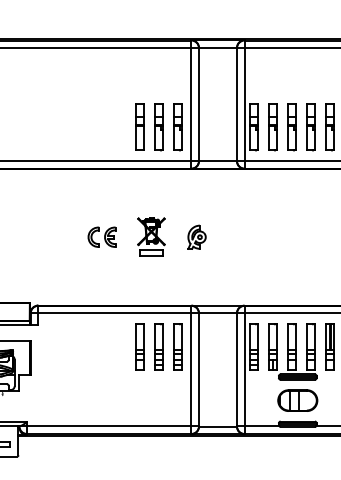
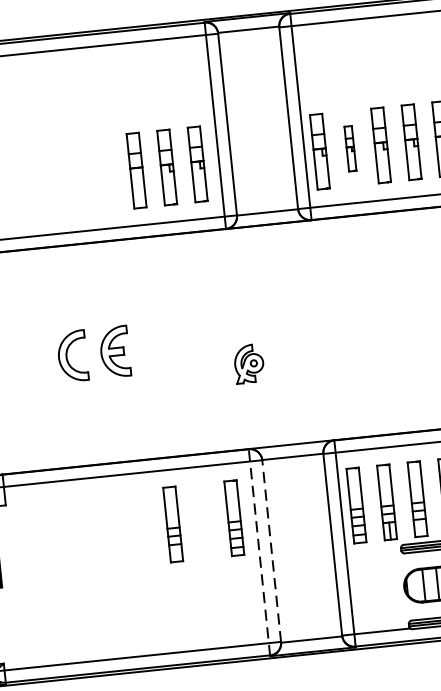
part: (272, 127) -> (349, 149), size x0.6
part: (101, 236) -> (92, 352), size x1.6
part: (151, 236) -> (173, 344), removed
part: (196, 236) -> (248, 362), moved
part: (158, 346) -> (202, 520), removed
line: (191, 369) -> (259, 551), solid -> dashed
line: (198, 369) -> (270, 550), solid -> dashed

